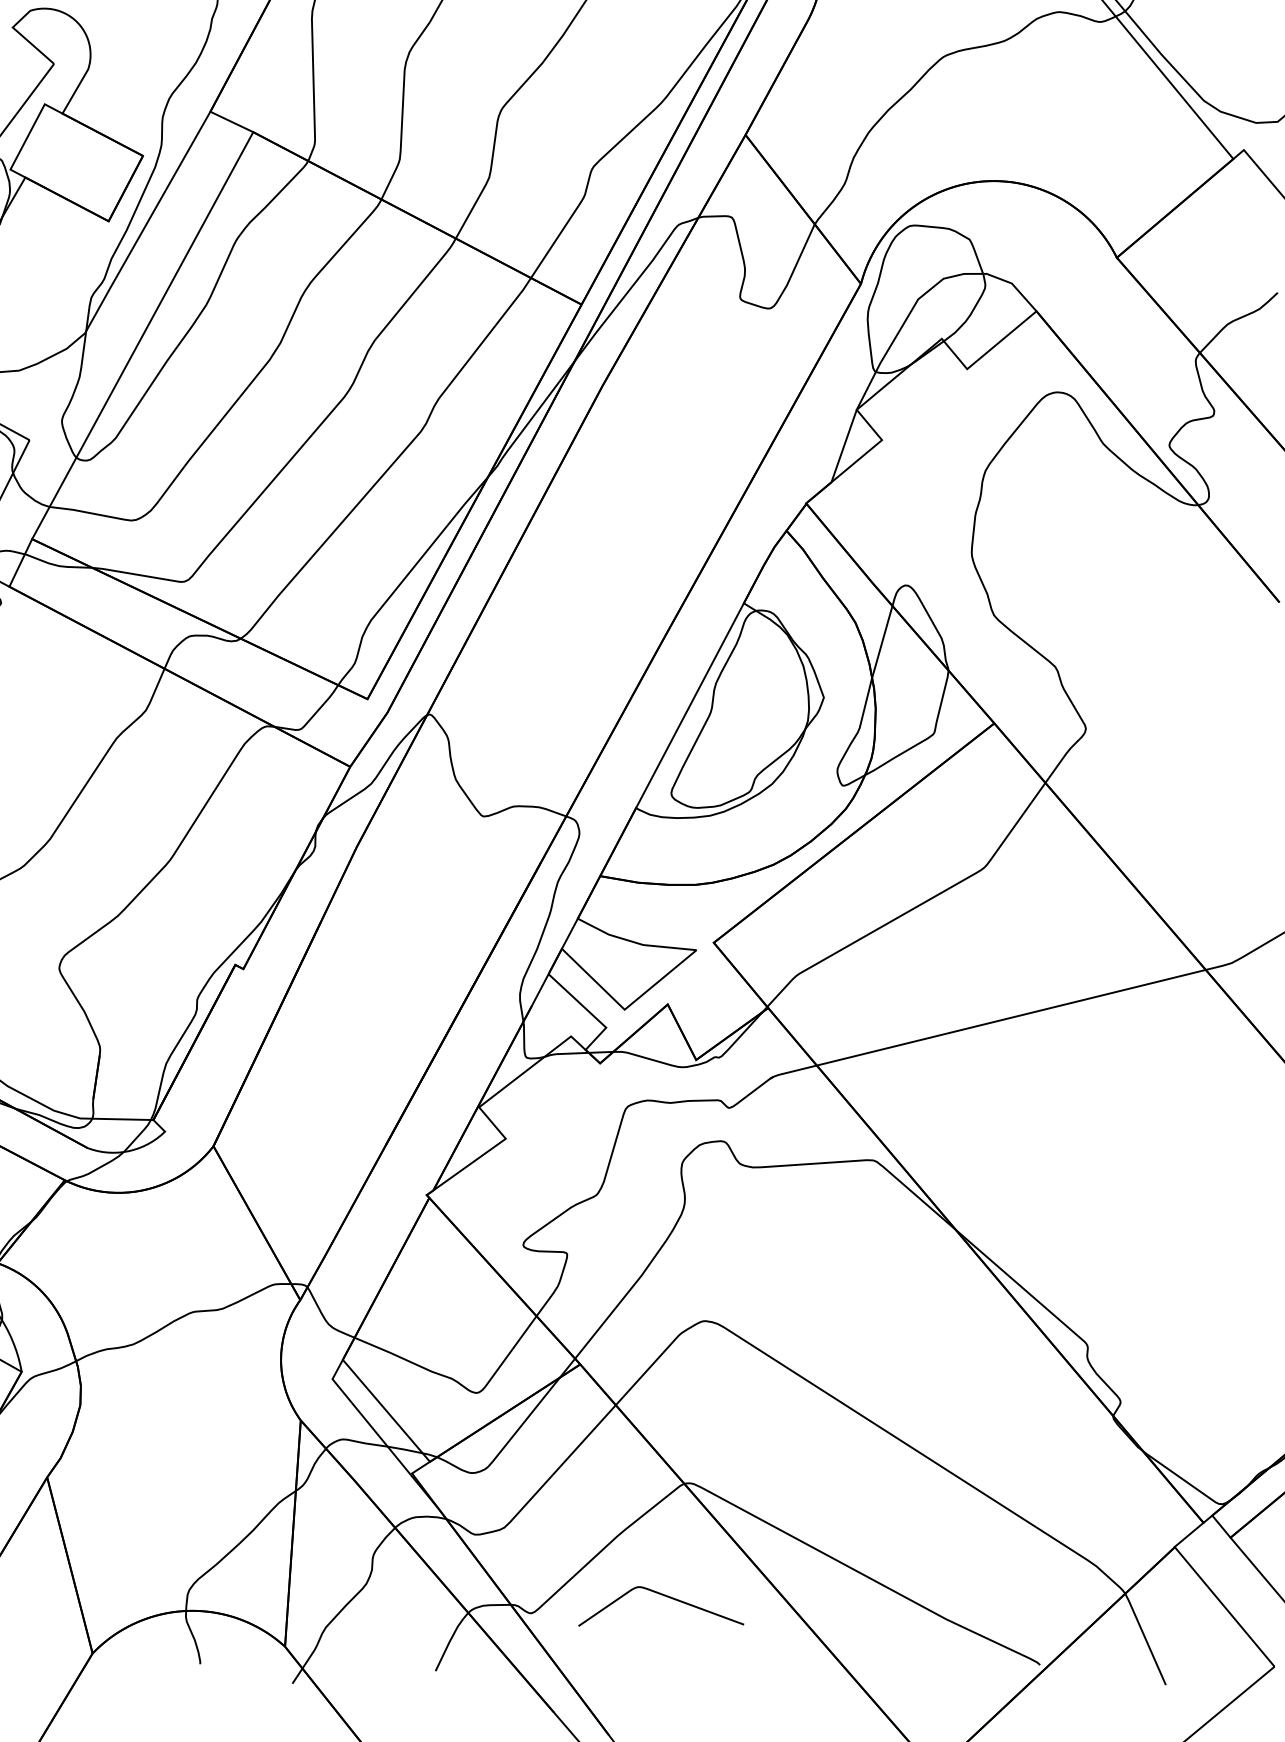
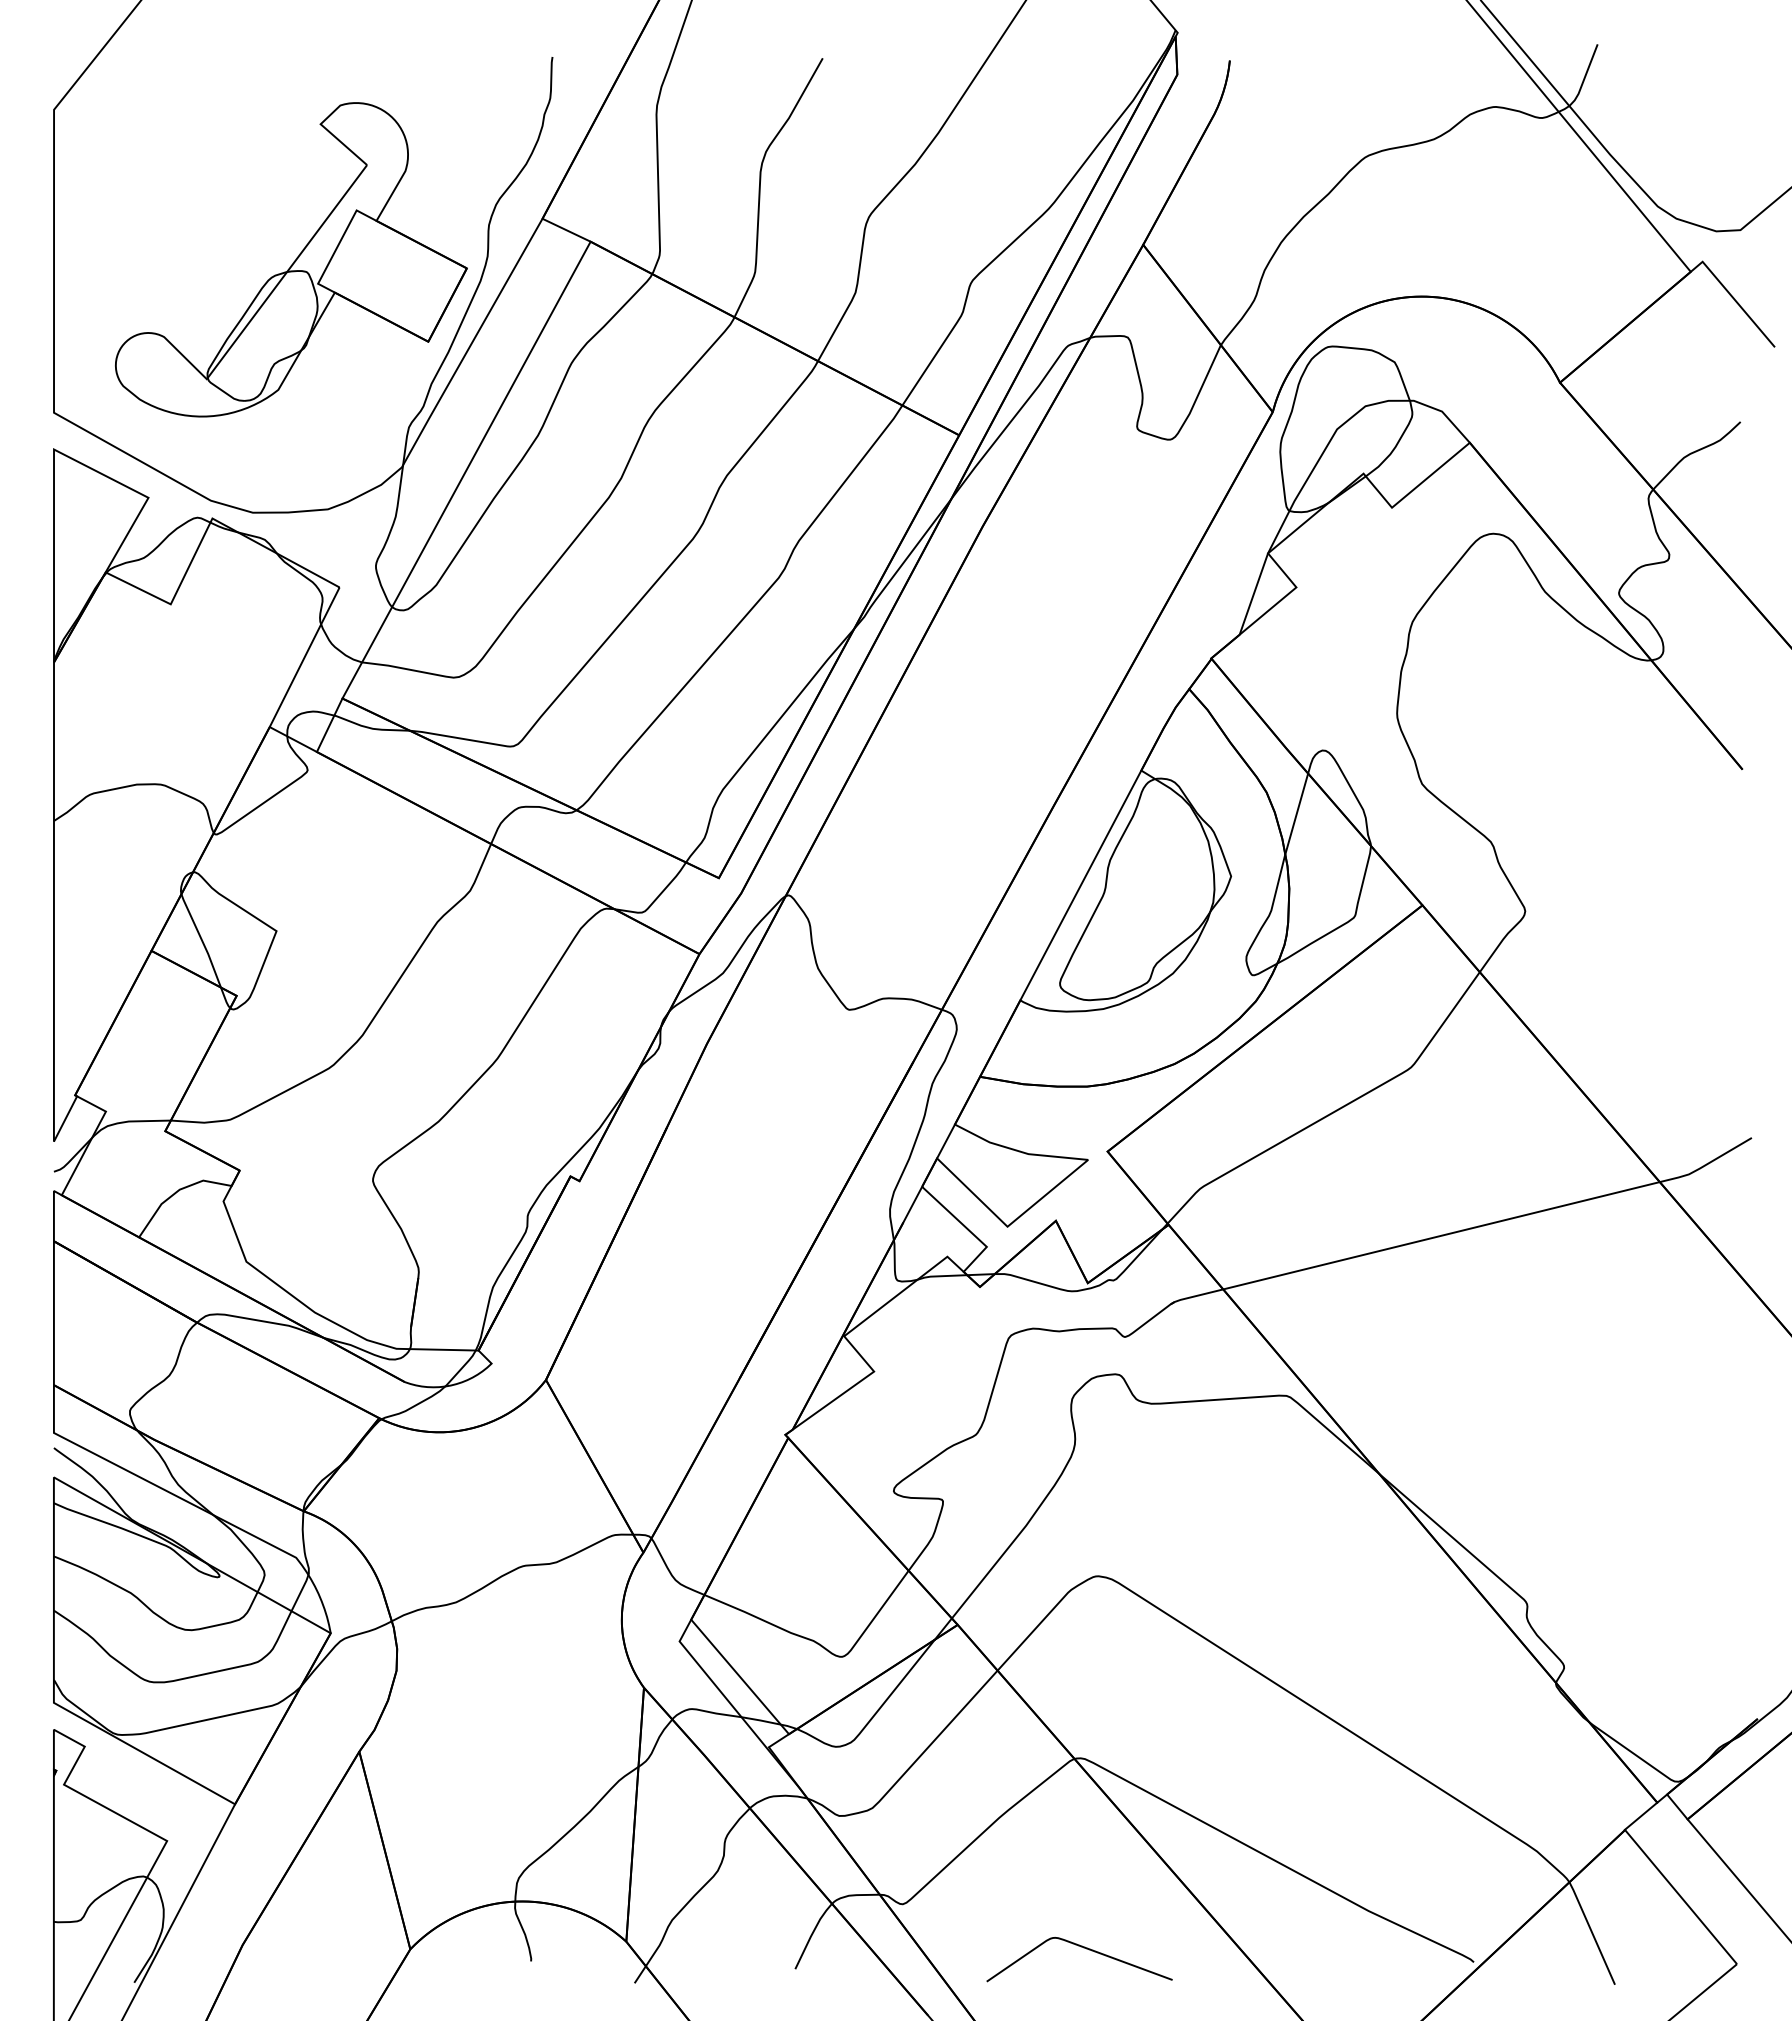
curve: (664, 1596) -> (1083, 1948), moved

